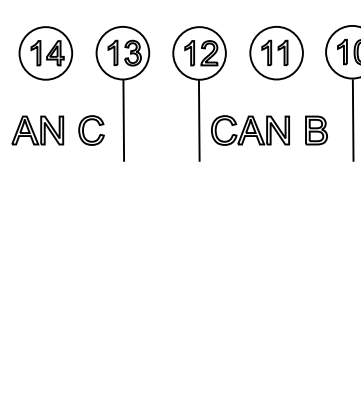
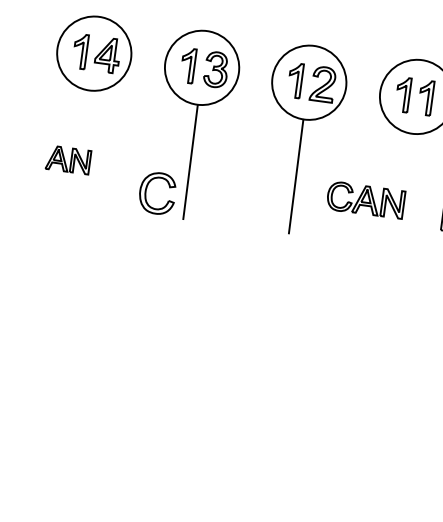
part: (84, 127) -> (148, 187), moved
part: (37, 130) -> (68, 159), size x0.6
part: (250, 130) -> (365, 200), size x0.7

